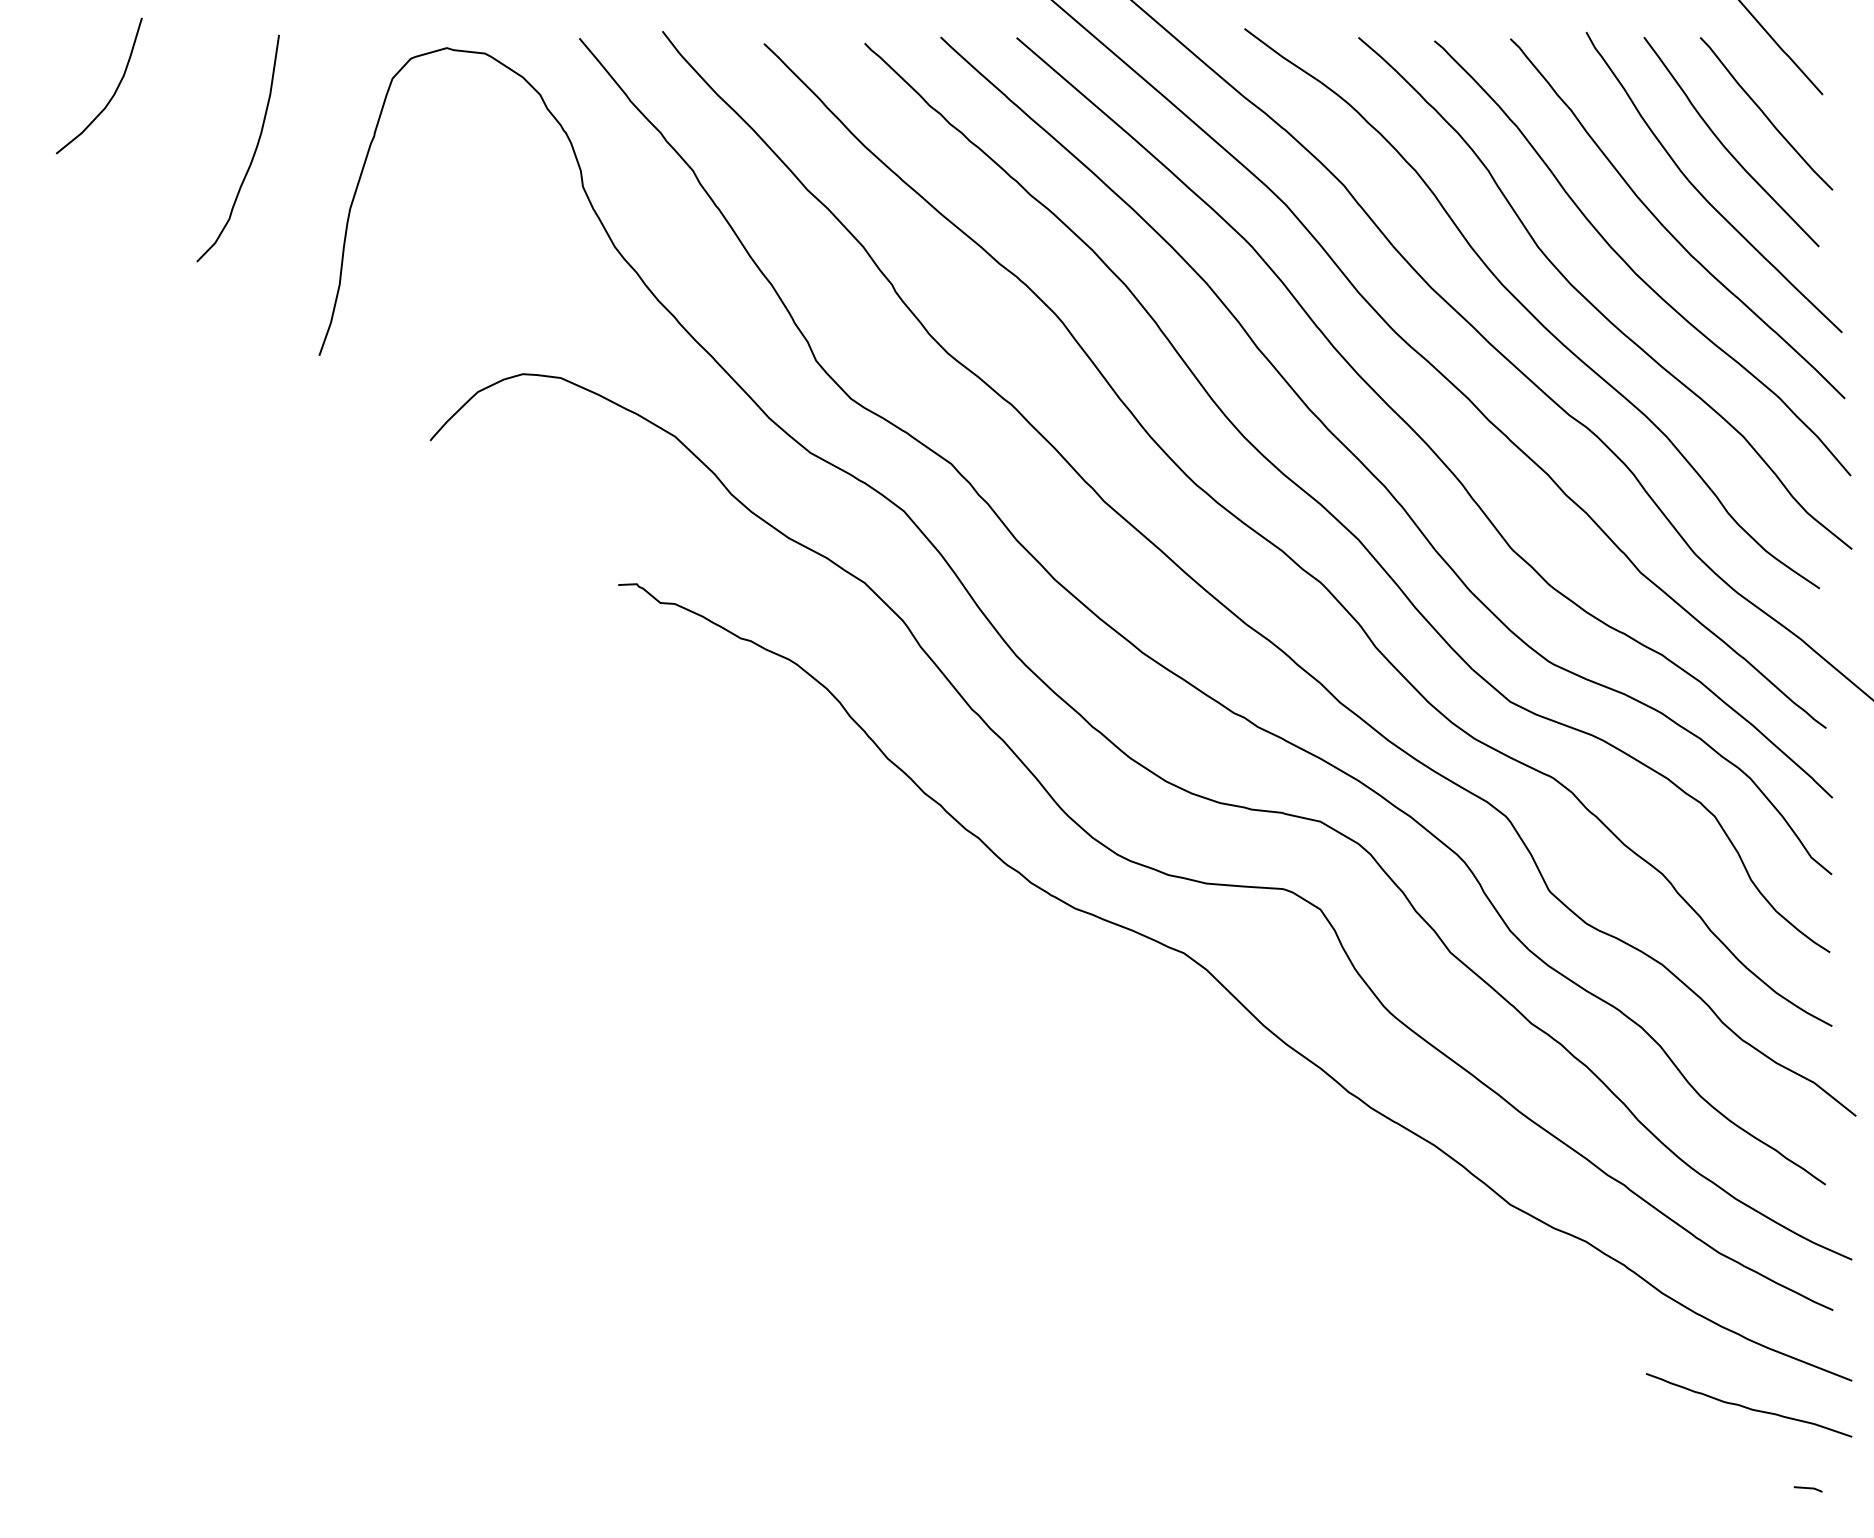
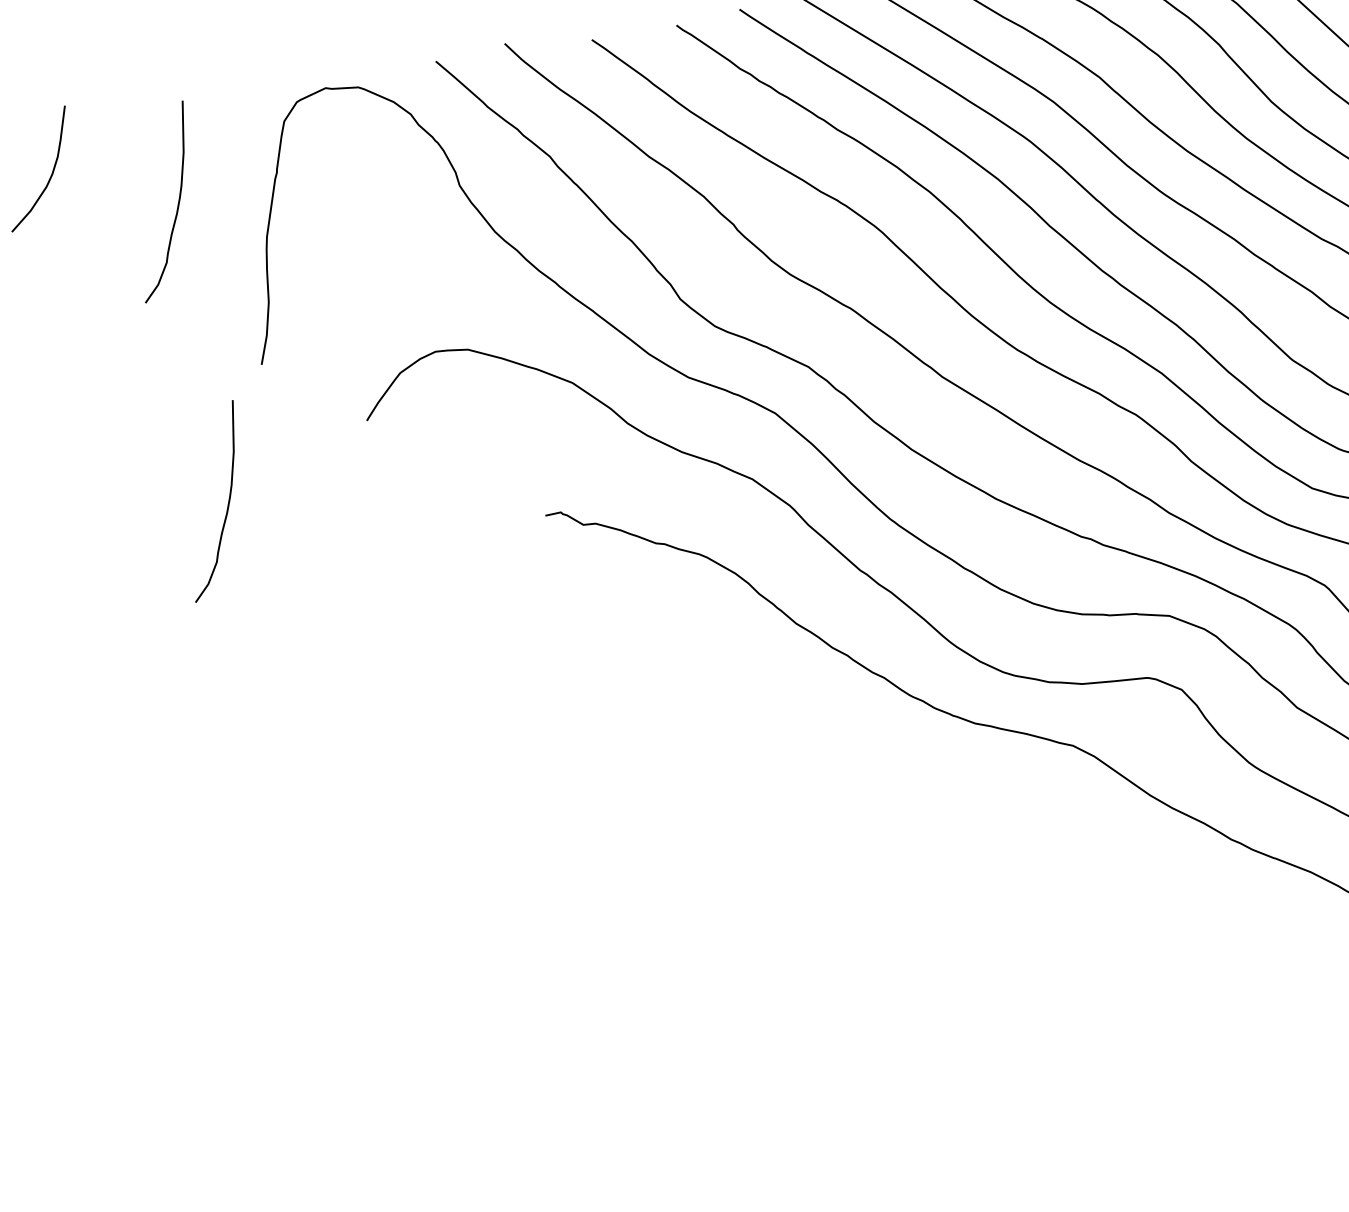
curve: (253, 509) -> (227, 503), added

